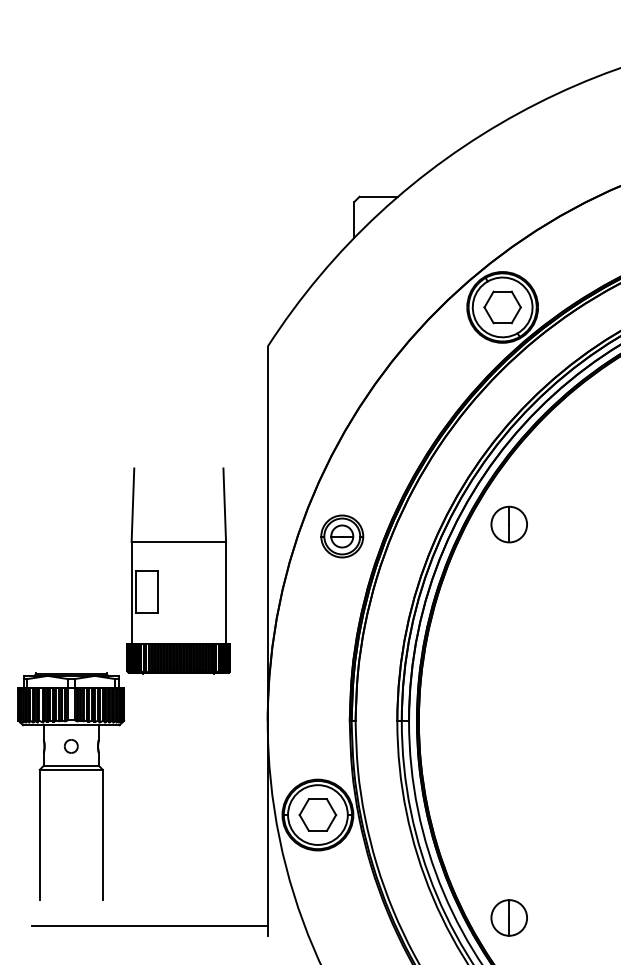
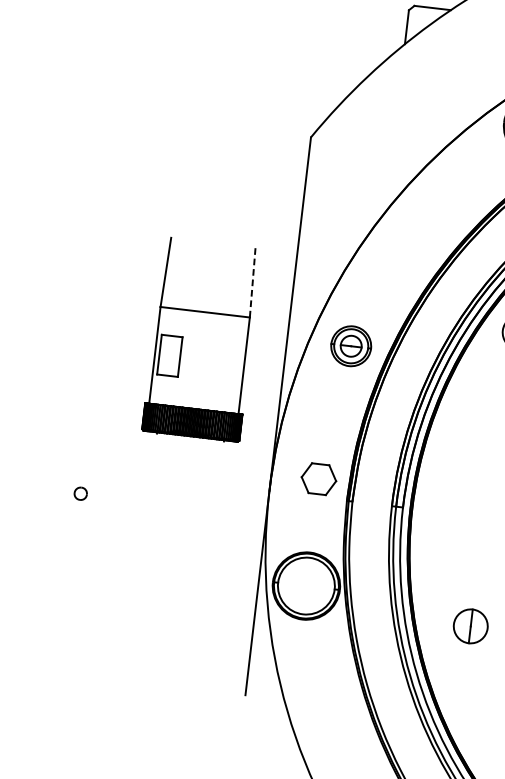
line: (224, 505) -> (252, 282), solid -> dashed
part: (342, 536) -> (351, 346), moved
part: (71, 770) -> (78, 516), removed
part: (317, 814) -> (318, 478), moved
part: (508, 917) -> (470, 625), moved
line: (149, 925) -> (134, 671), removed

